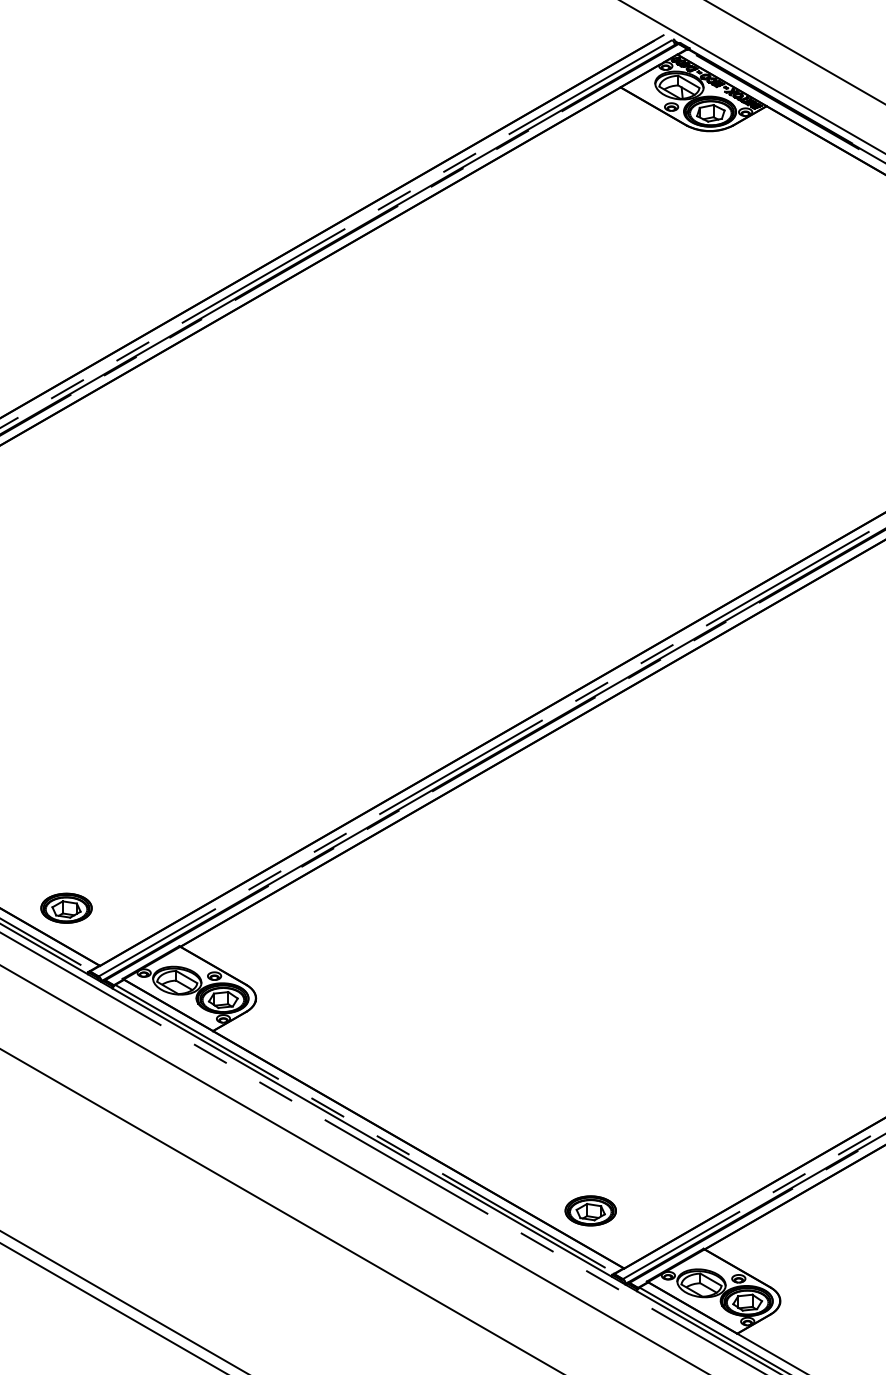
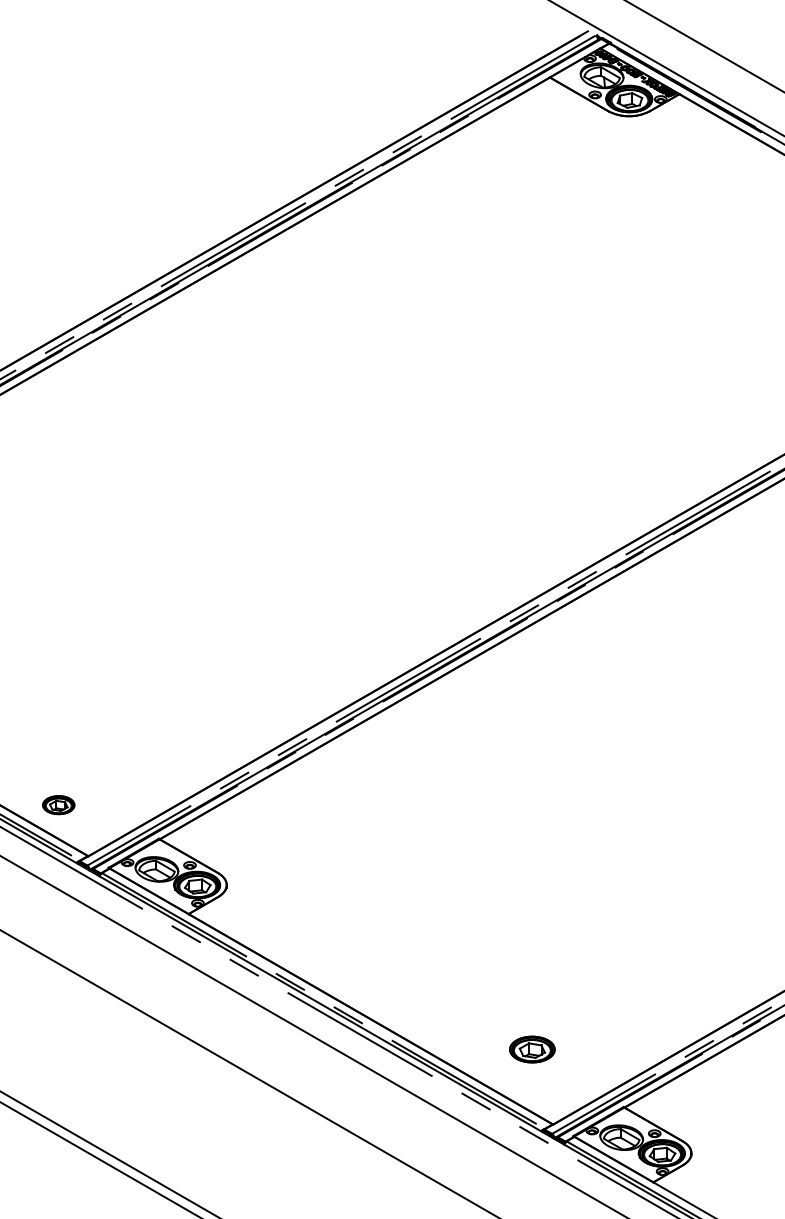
part: (66, 907) -> (58, 804), size x0.7
part: (590, 1210) -> (532, 1049), moved

